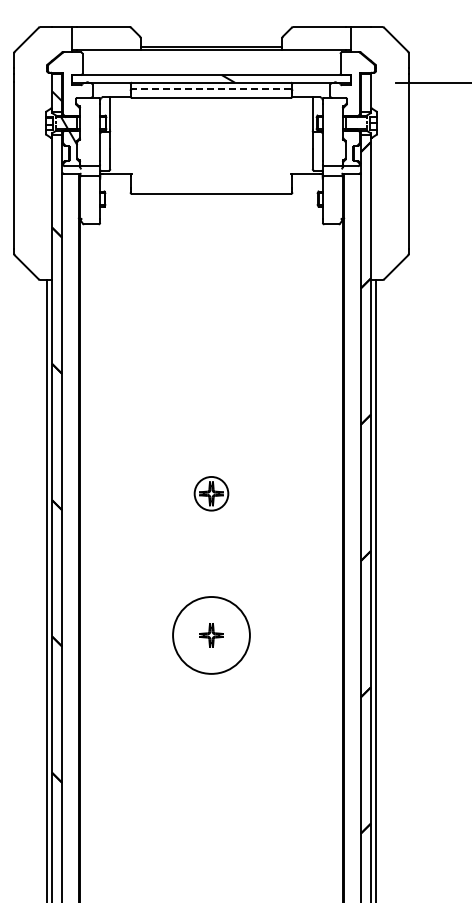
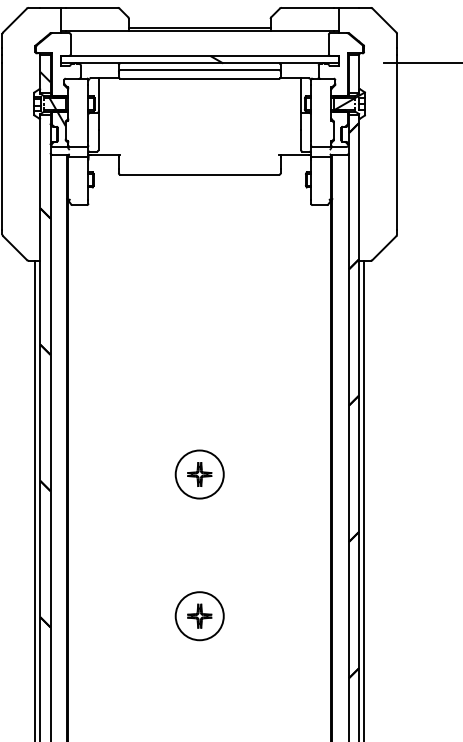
line: (211, 89) -> (199, 70), dashed -> solid
hatch: (360, 120) -> (348, 101), added
circle: (211, 493) -> (199, 474), size x1.43
circle: (211, 635) -> (199, 616), size x0.62

